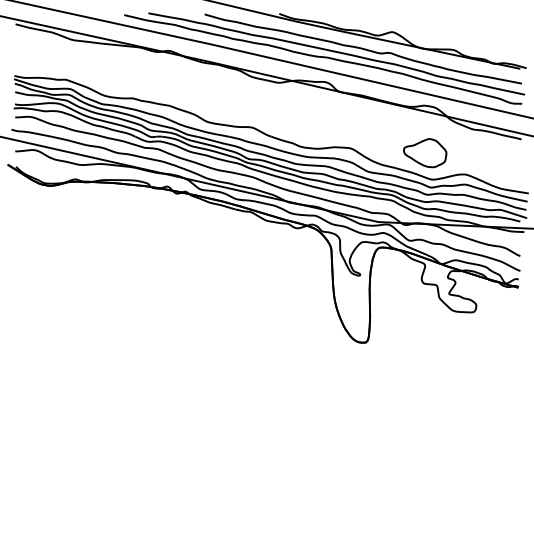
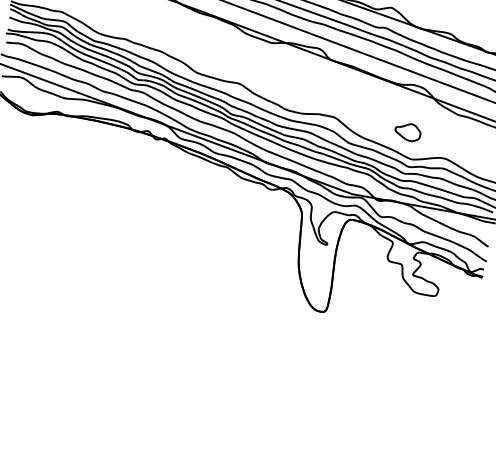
part: (425, 153) -> (408, 132), size x0.6

